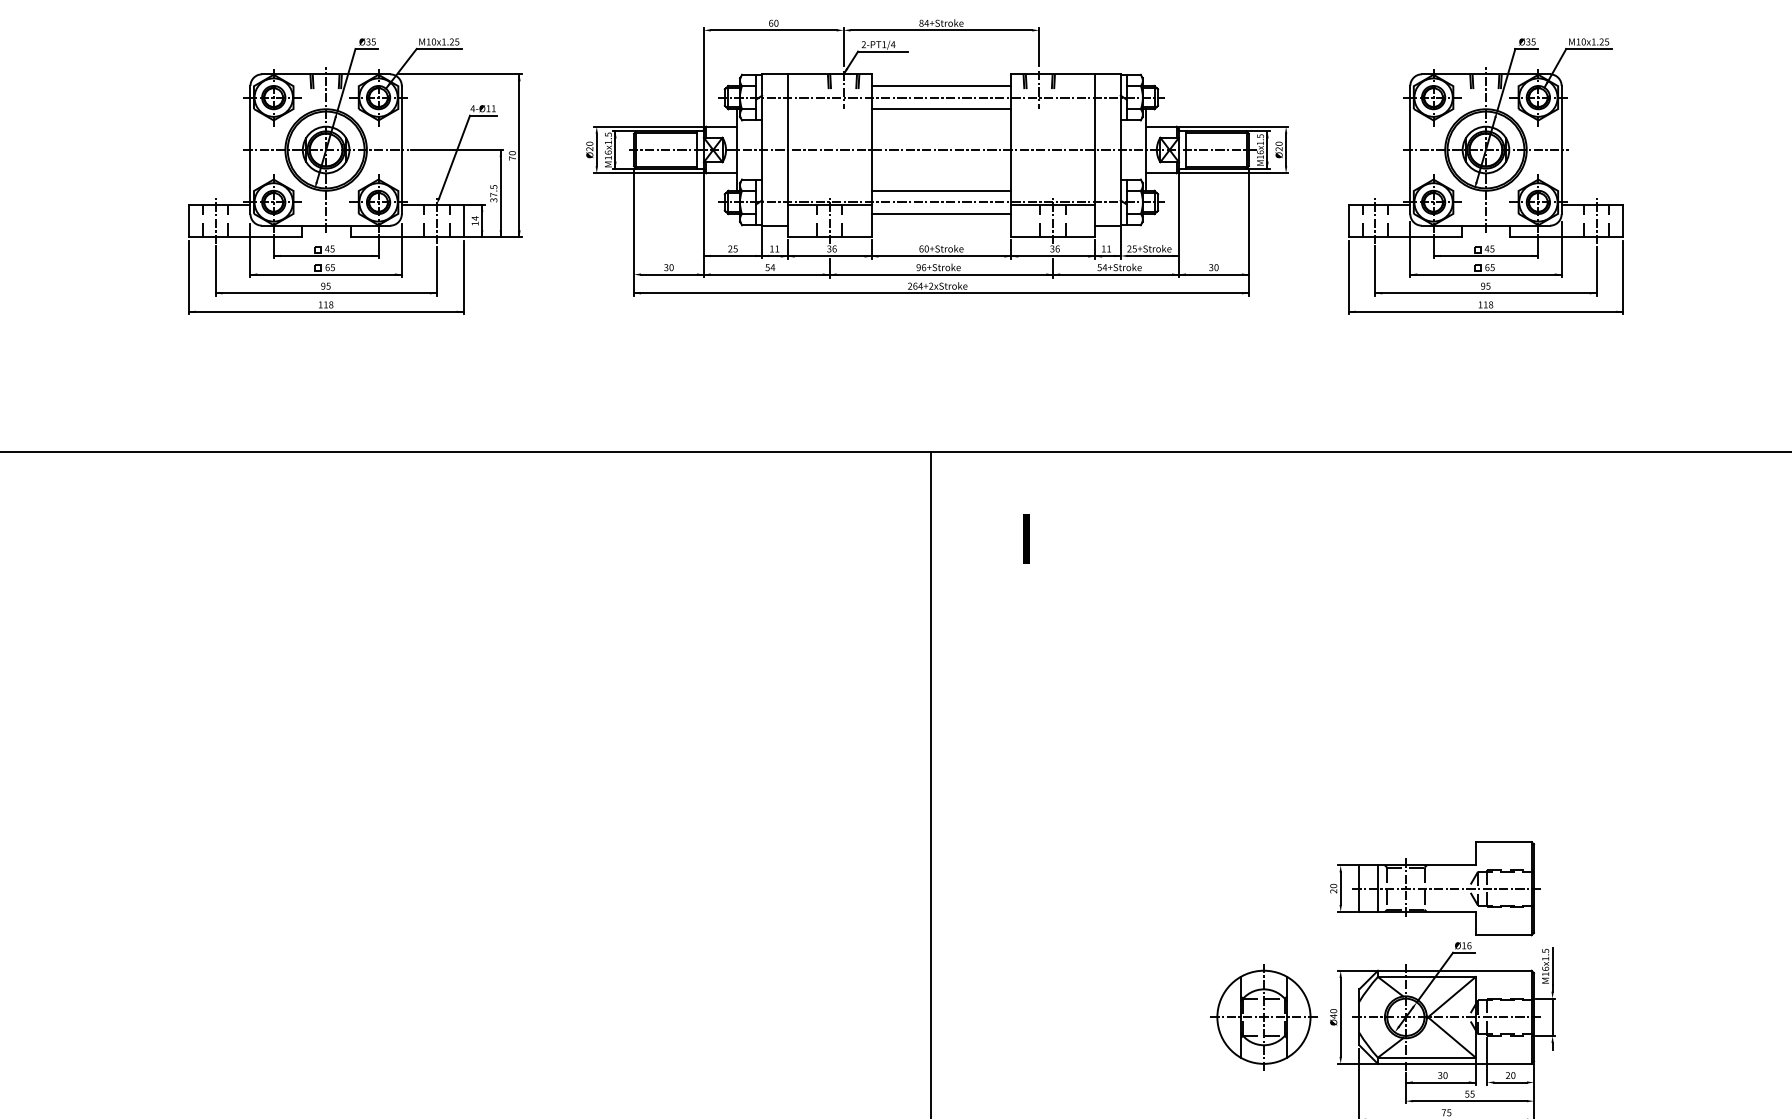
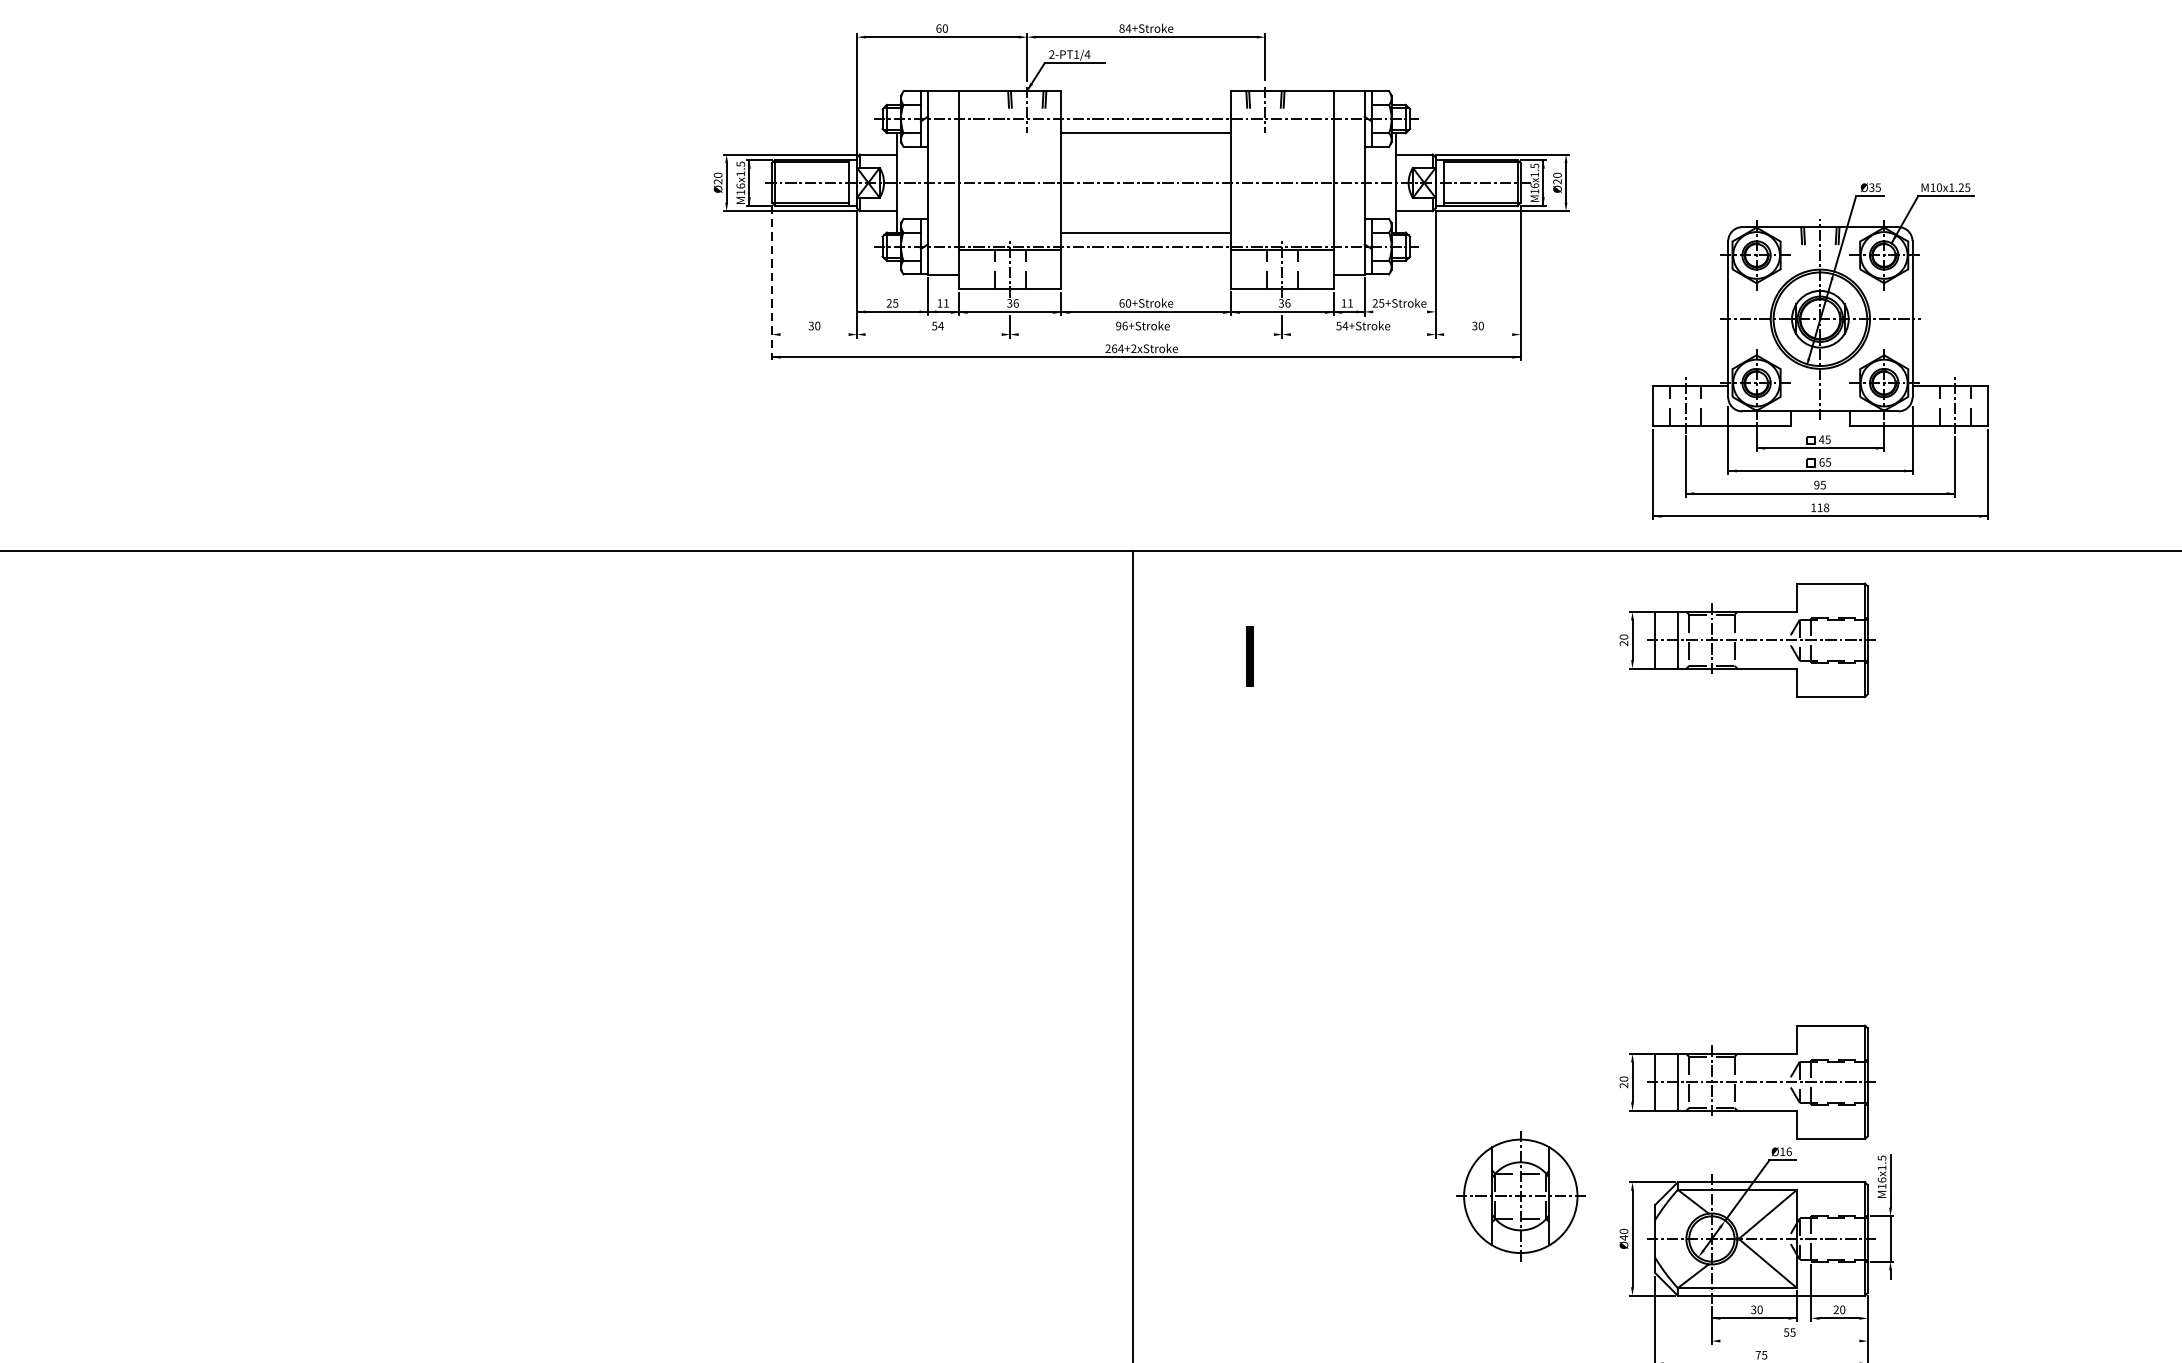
line: (941, 85) -> (1146, 104), removed
part: (355, 176) -> (432, 215), removed
part: (1485, 176) -> (1819, 351), moved
line: (941, 214) -> (1146, 261), removed
line: (634, 232) -> (772, 283), solid -> dashed
line: (1152, 255) -> (1403, 311), removed
line: (944, 274) -> (1150, 334), removed
part: (1435, 525) -> (1747, 640), added
part: (1263, 1017) -> (1520, 1196), moved
line: (1469, 1101) -> (1789, 1341), removed

